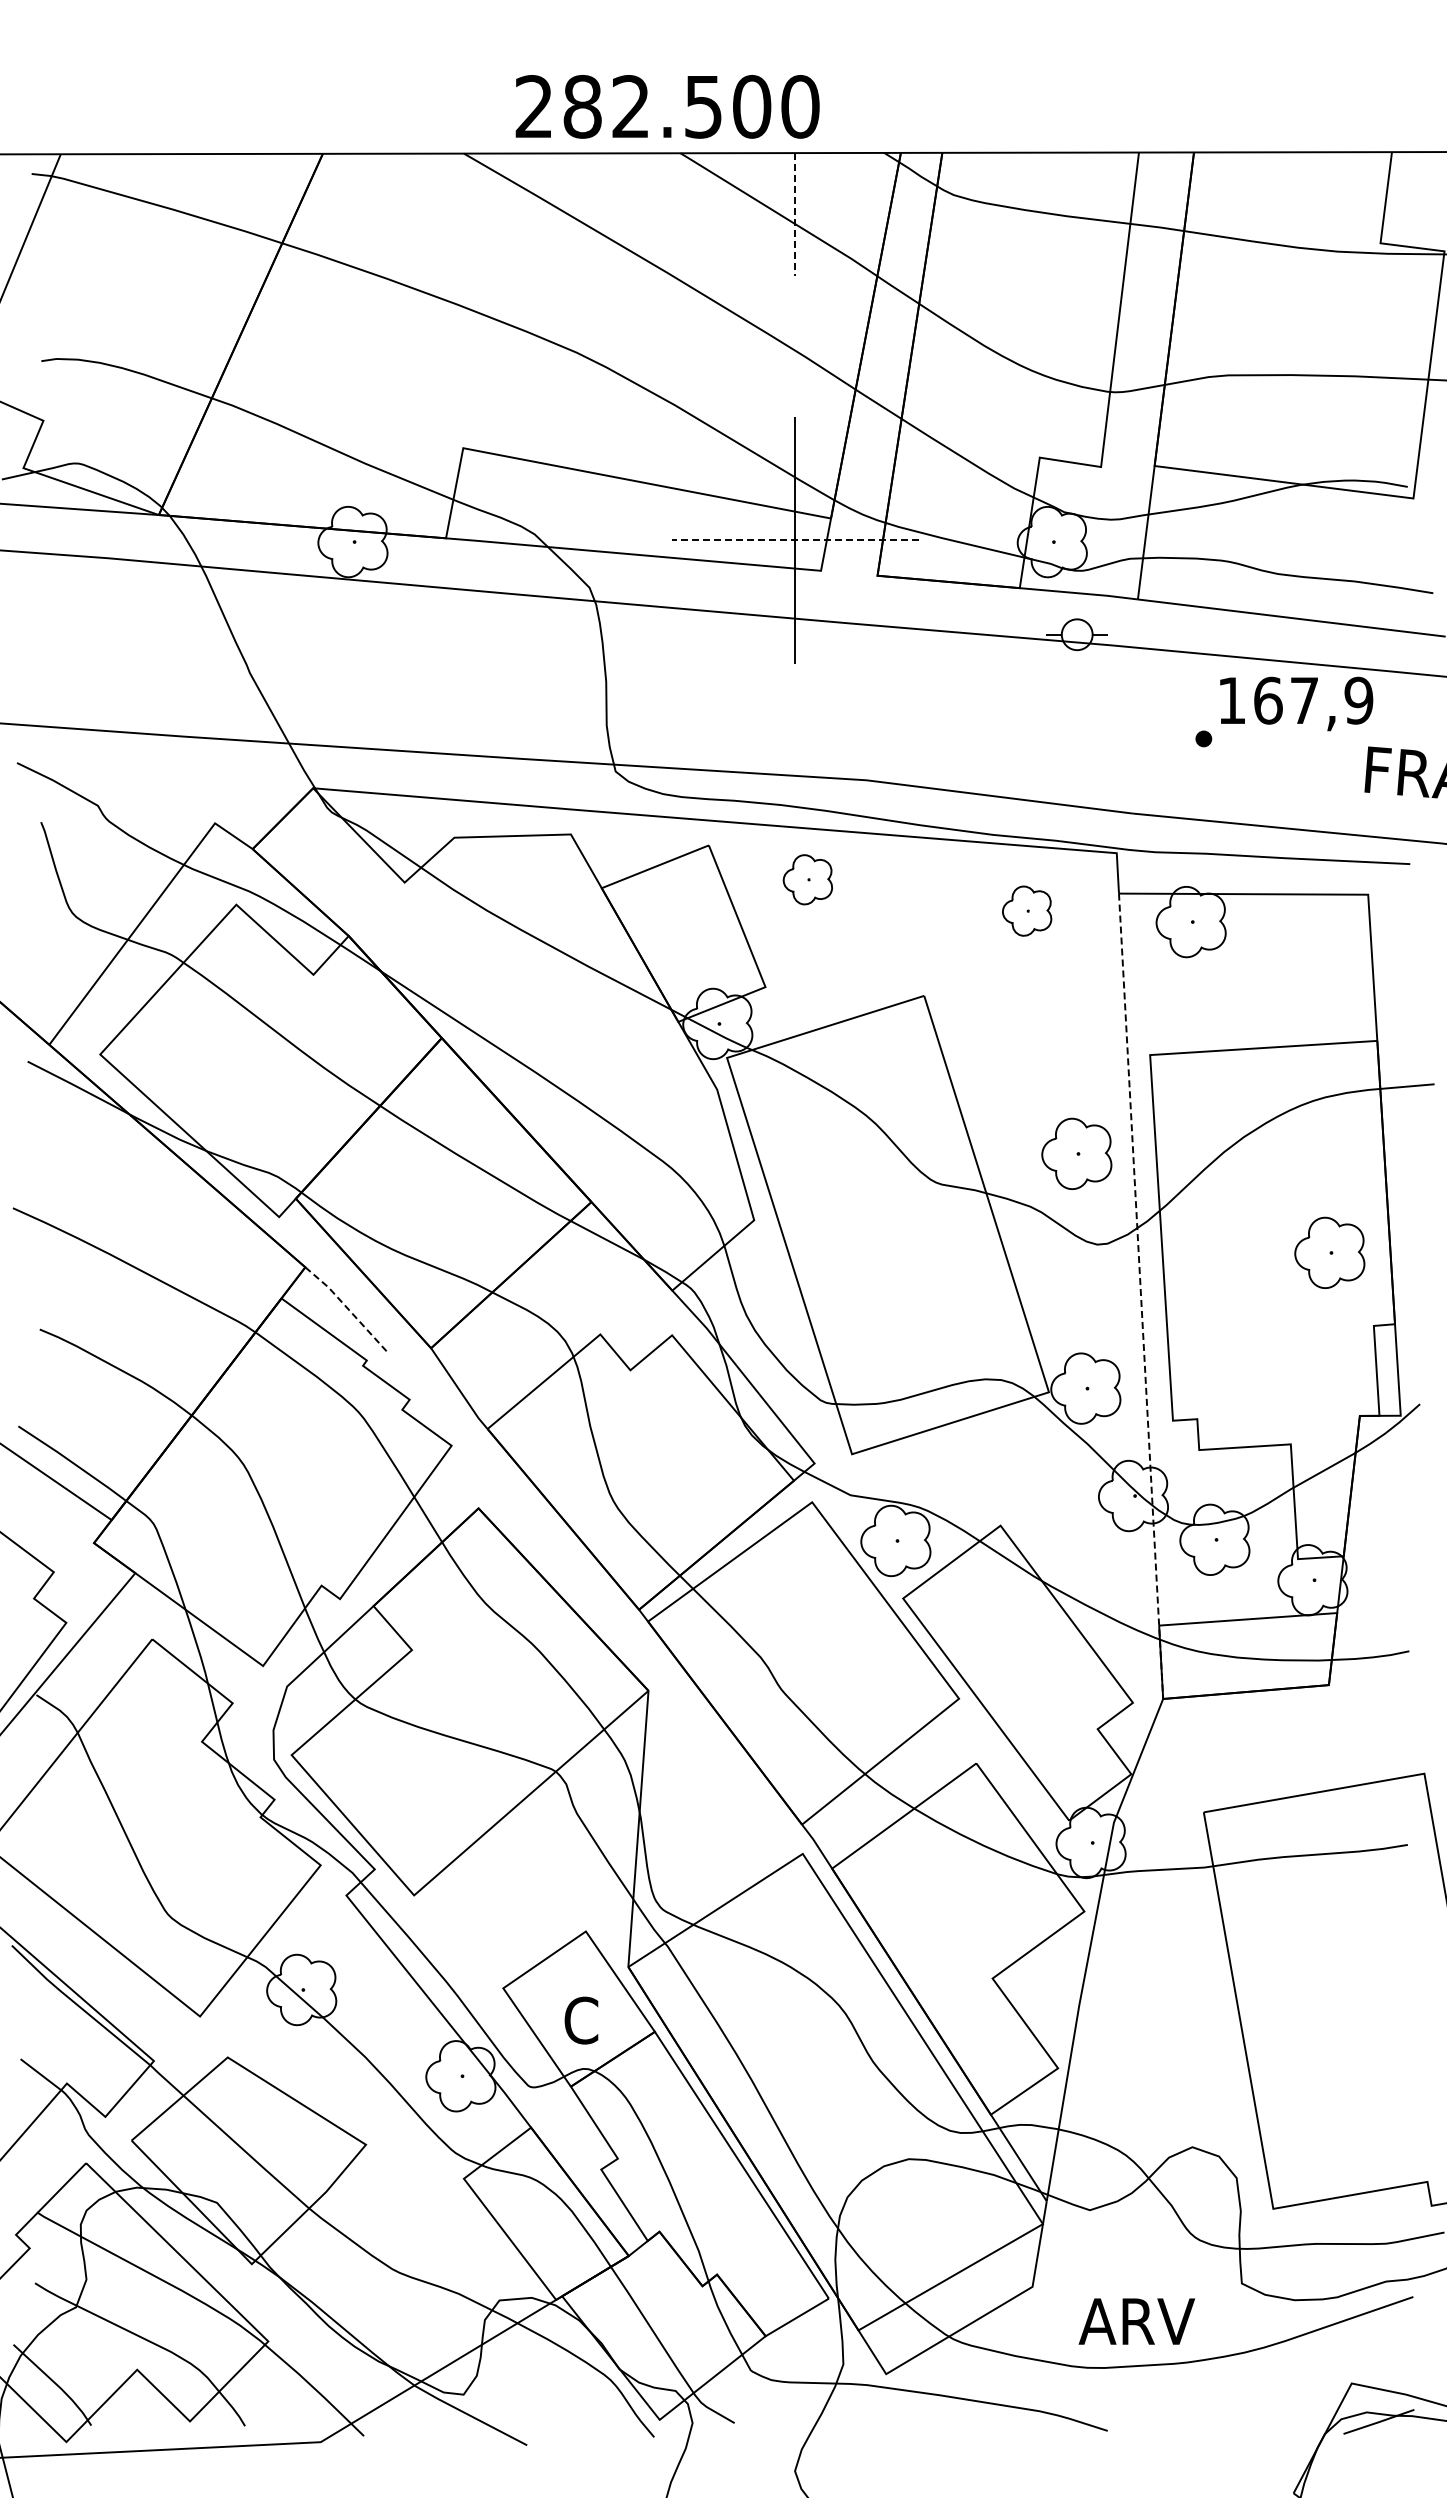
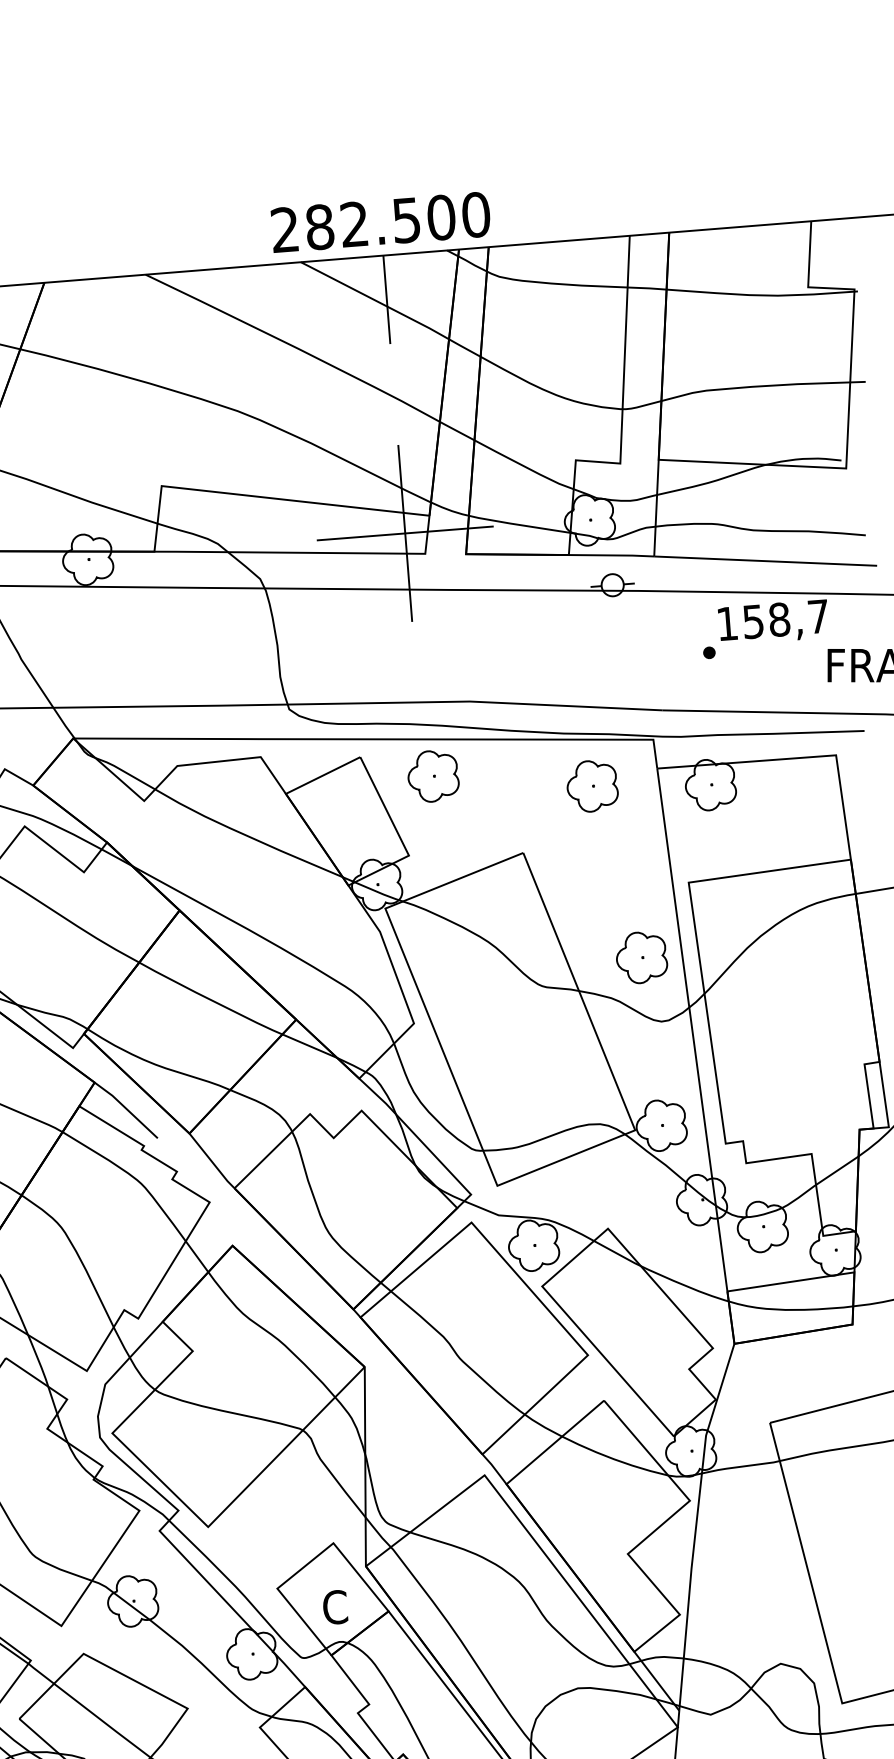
text: (667, 106) -> (380, 222), moved
line: (795, 214) -> (386, 299), dashed -> solid
line: (794, 540) -> (404, 533), dashed -> solid
text: (1313, 700) -> (785, 619), 167,9 -> 158,7
part: (807, 879) -> (433, 776), size x1.43
part: (1026, 911) -> (591, 786), size x1.43
part: (1329, 1252) -> (828, 1014), removed
line: (1141, 1297) -> (696, 1057), dashed -> solid
line: (347, 1308) -> (127, 1109), dashed -> solid

